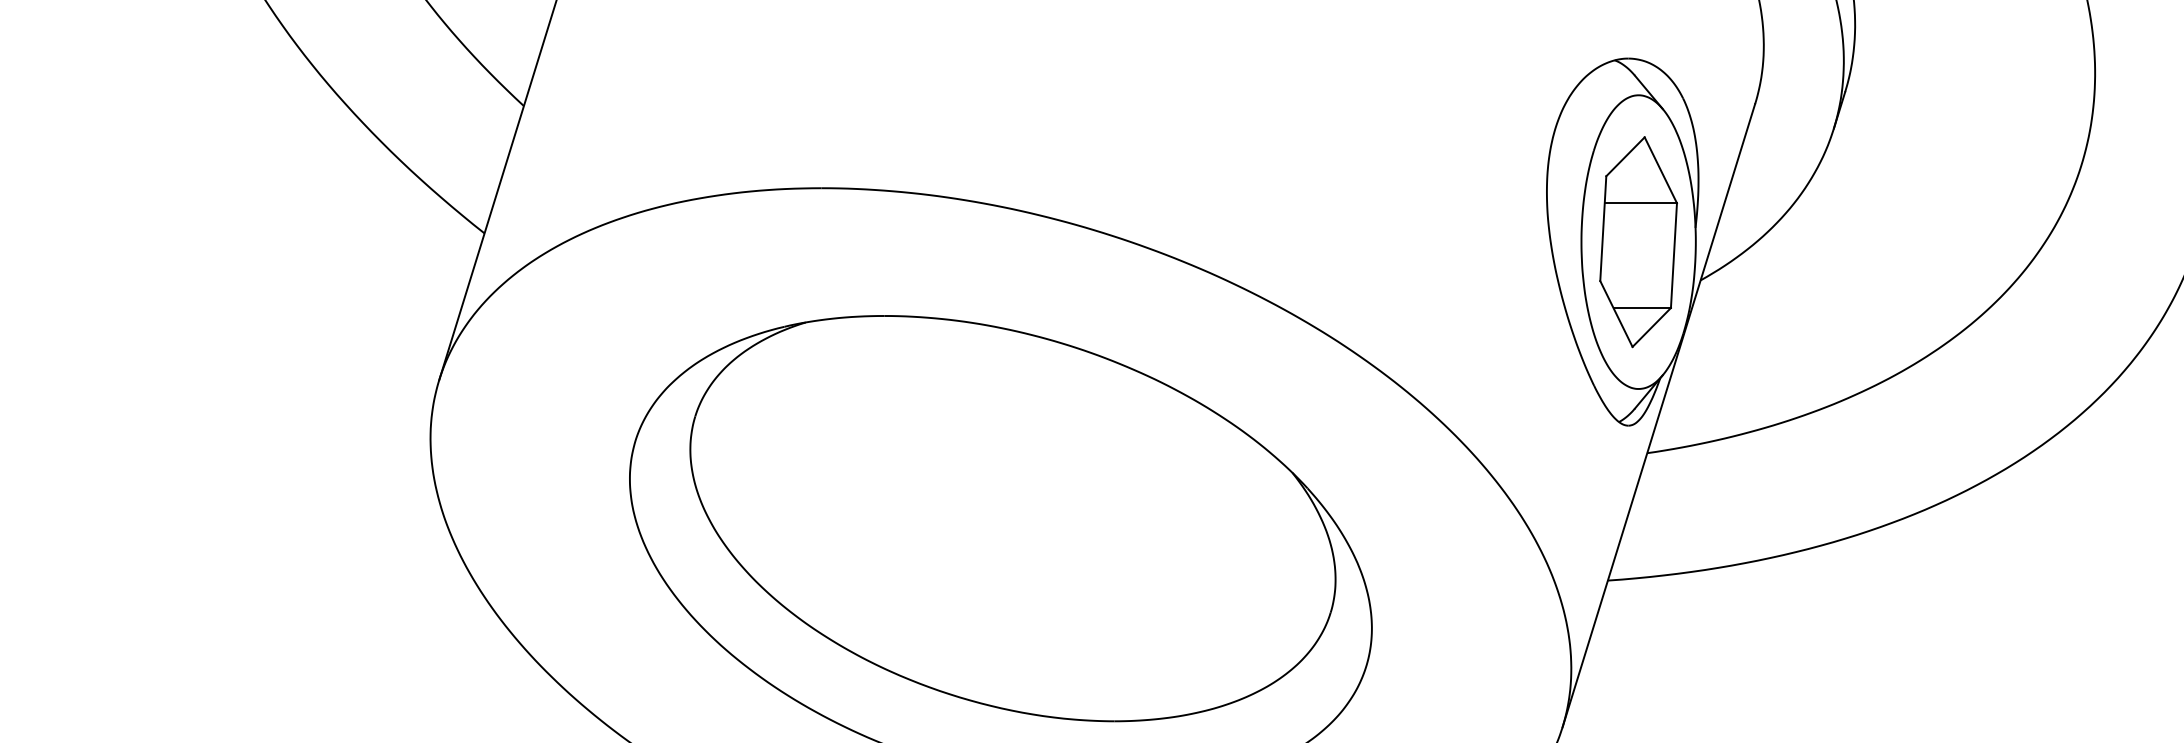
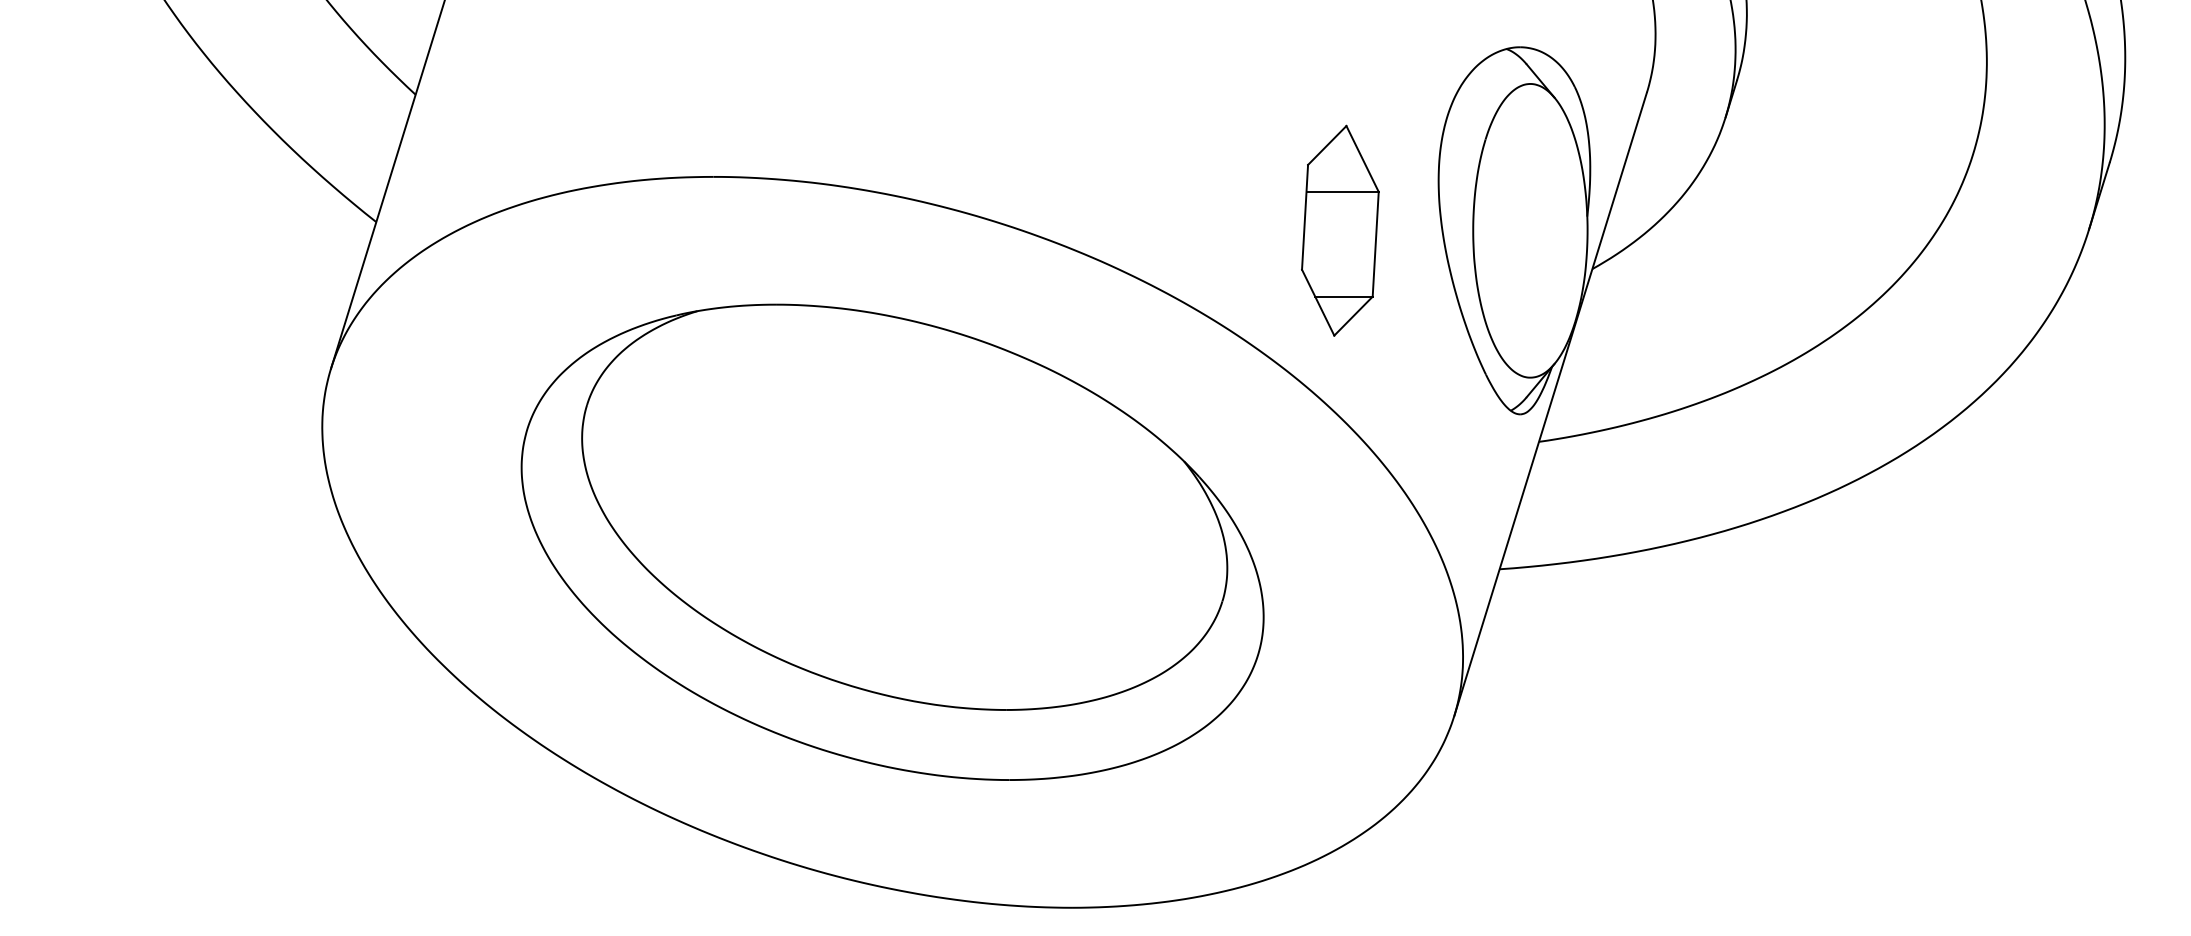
part: (1638, 241) -> (1340, 230), moved

